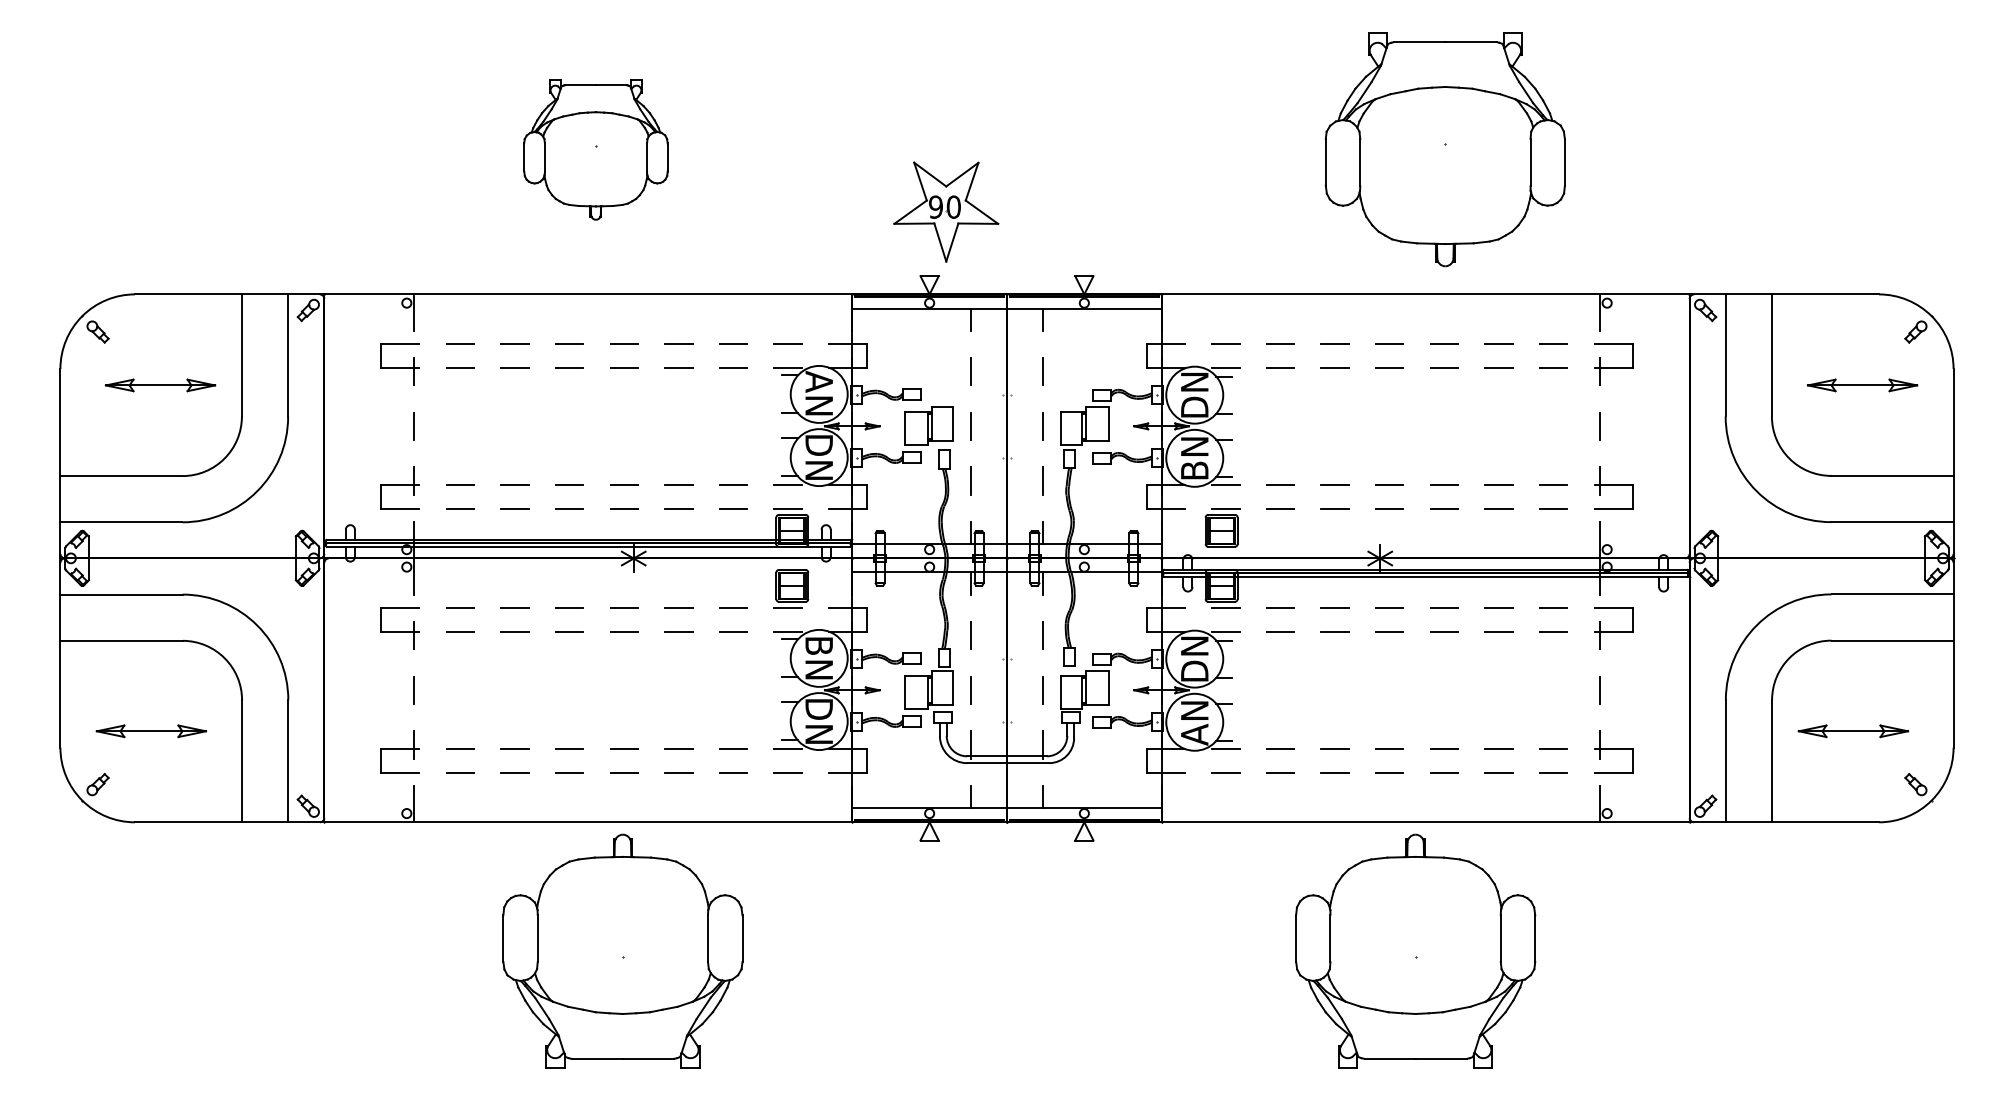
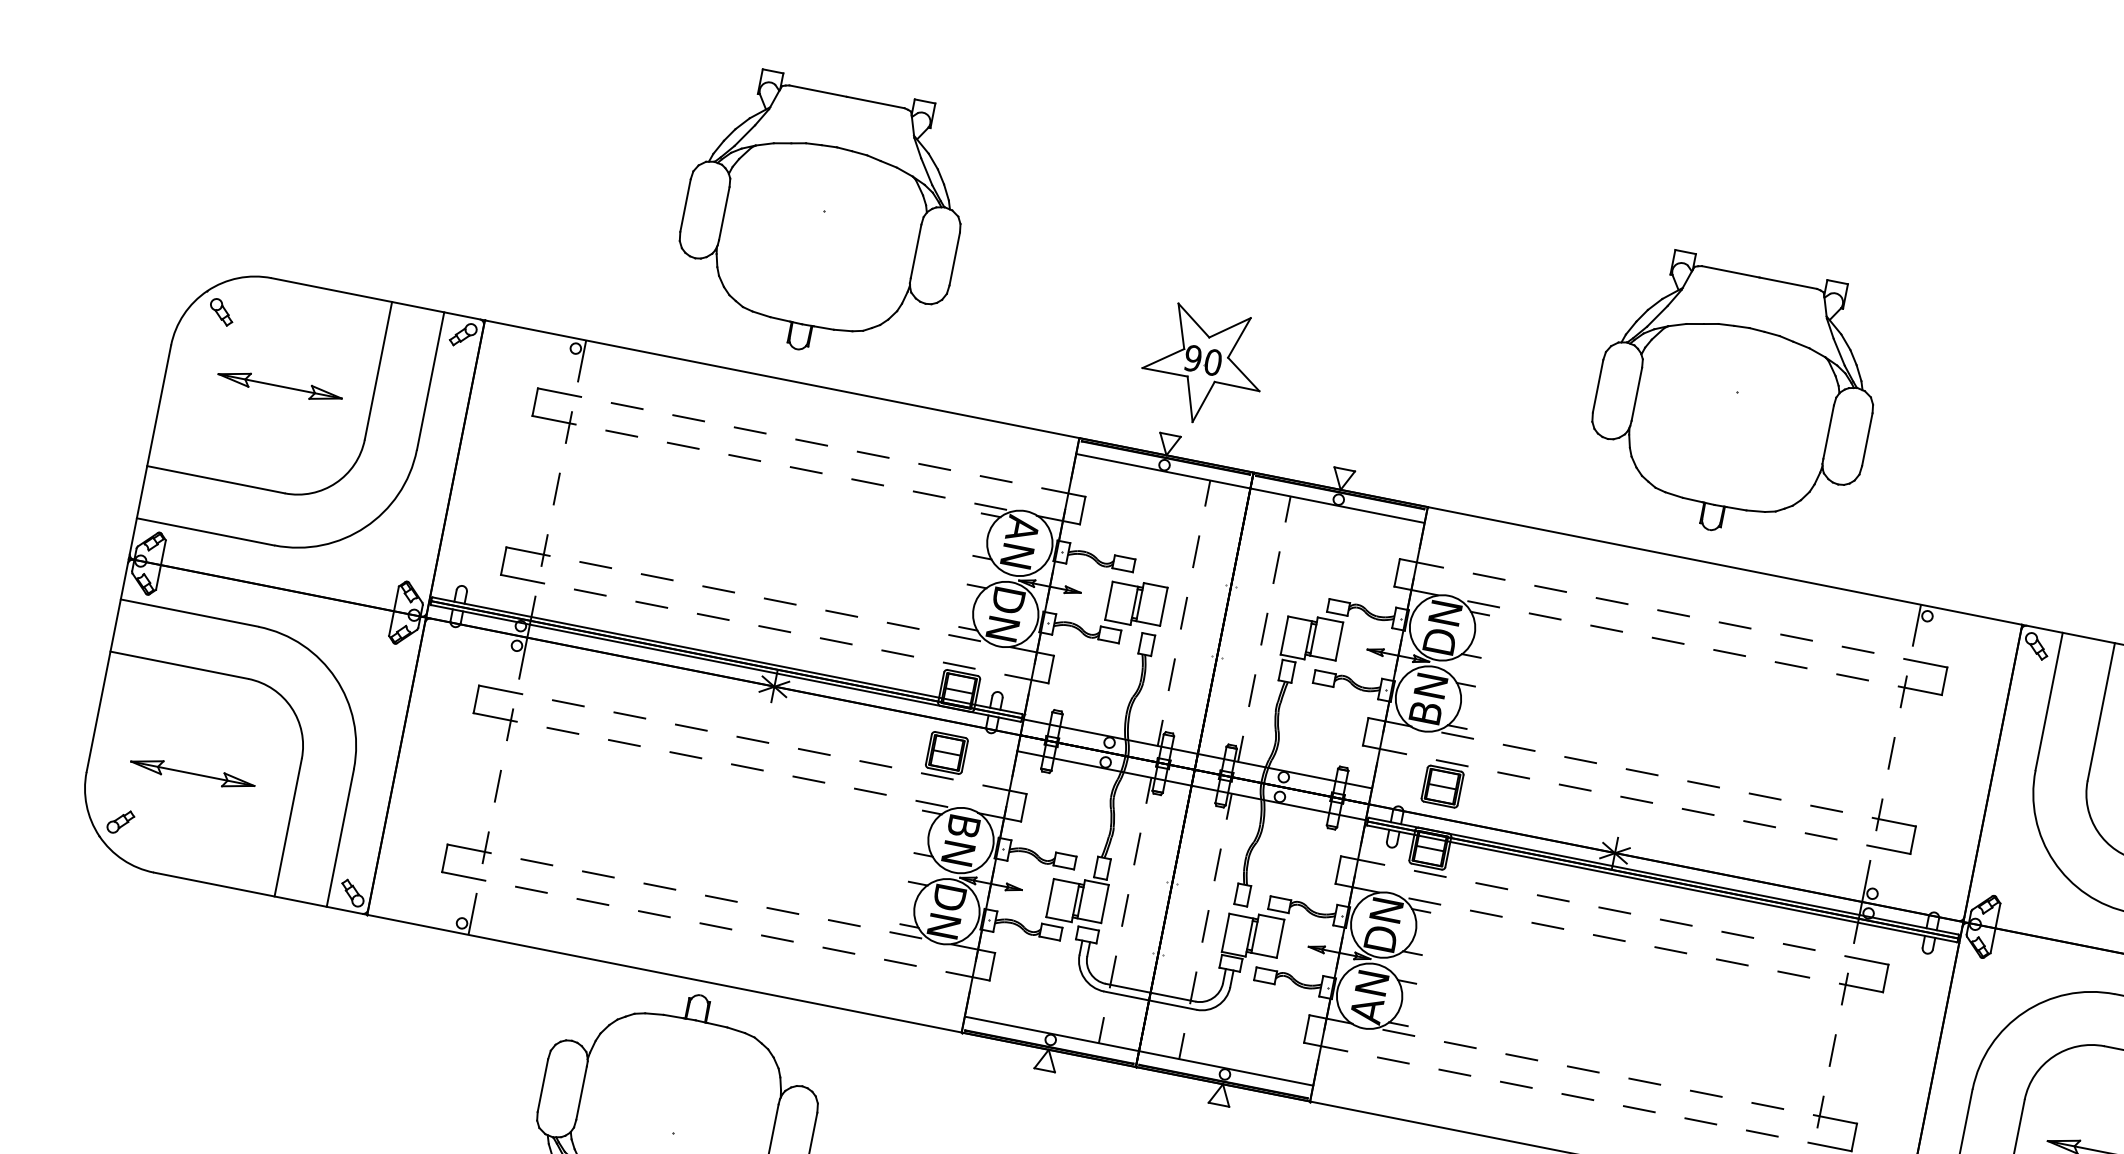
part: (595, 149) -> (822, 217), size x1.67
part: (1444, 149) -> (1734, 398), moved

